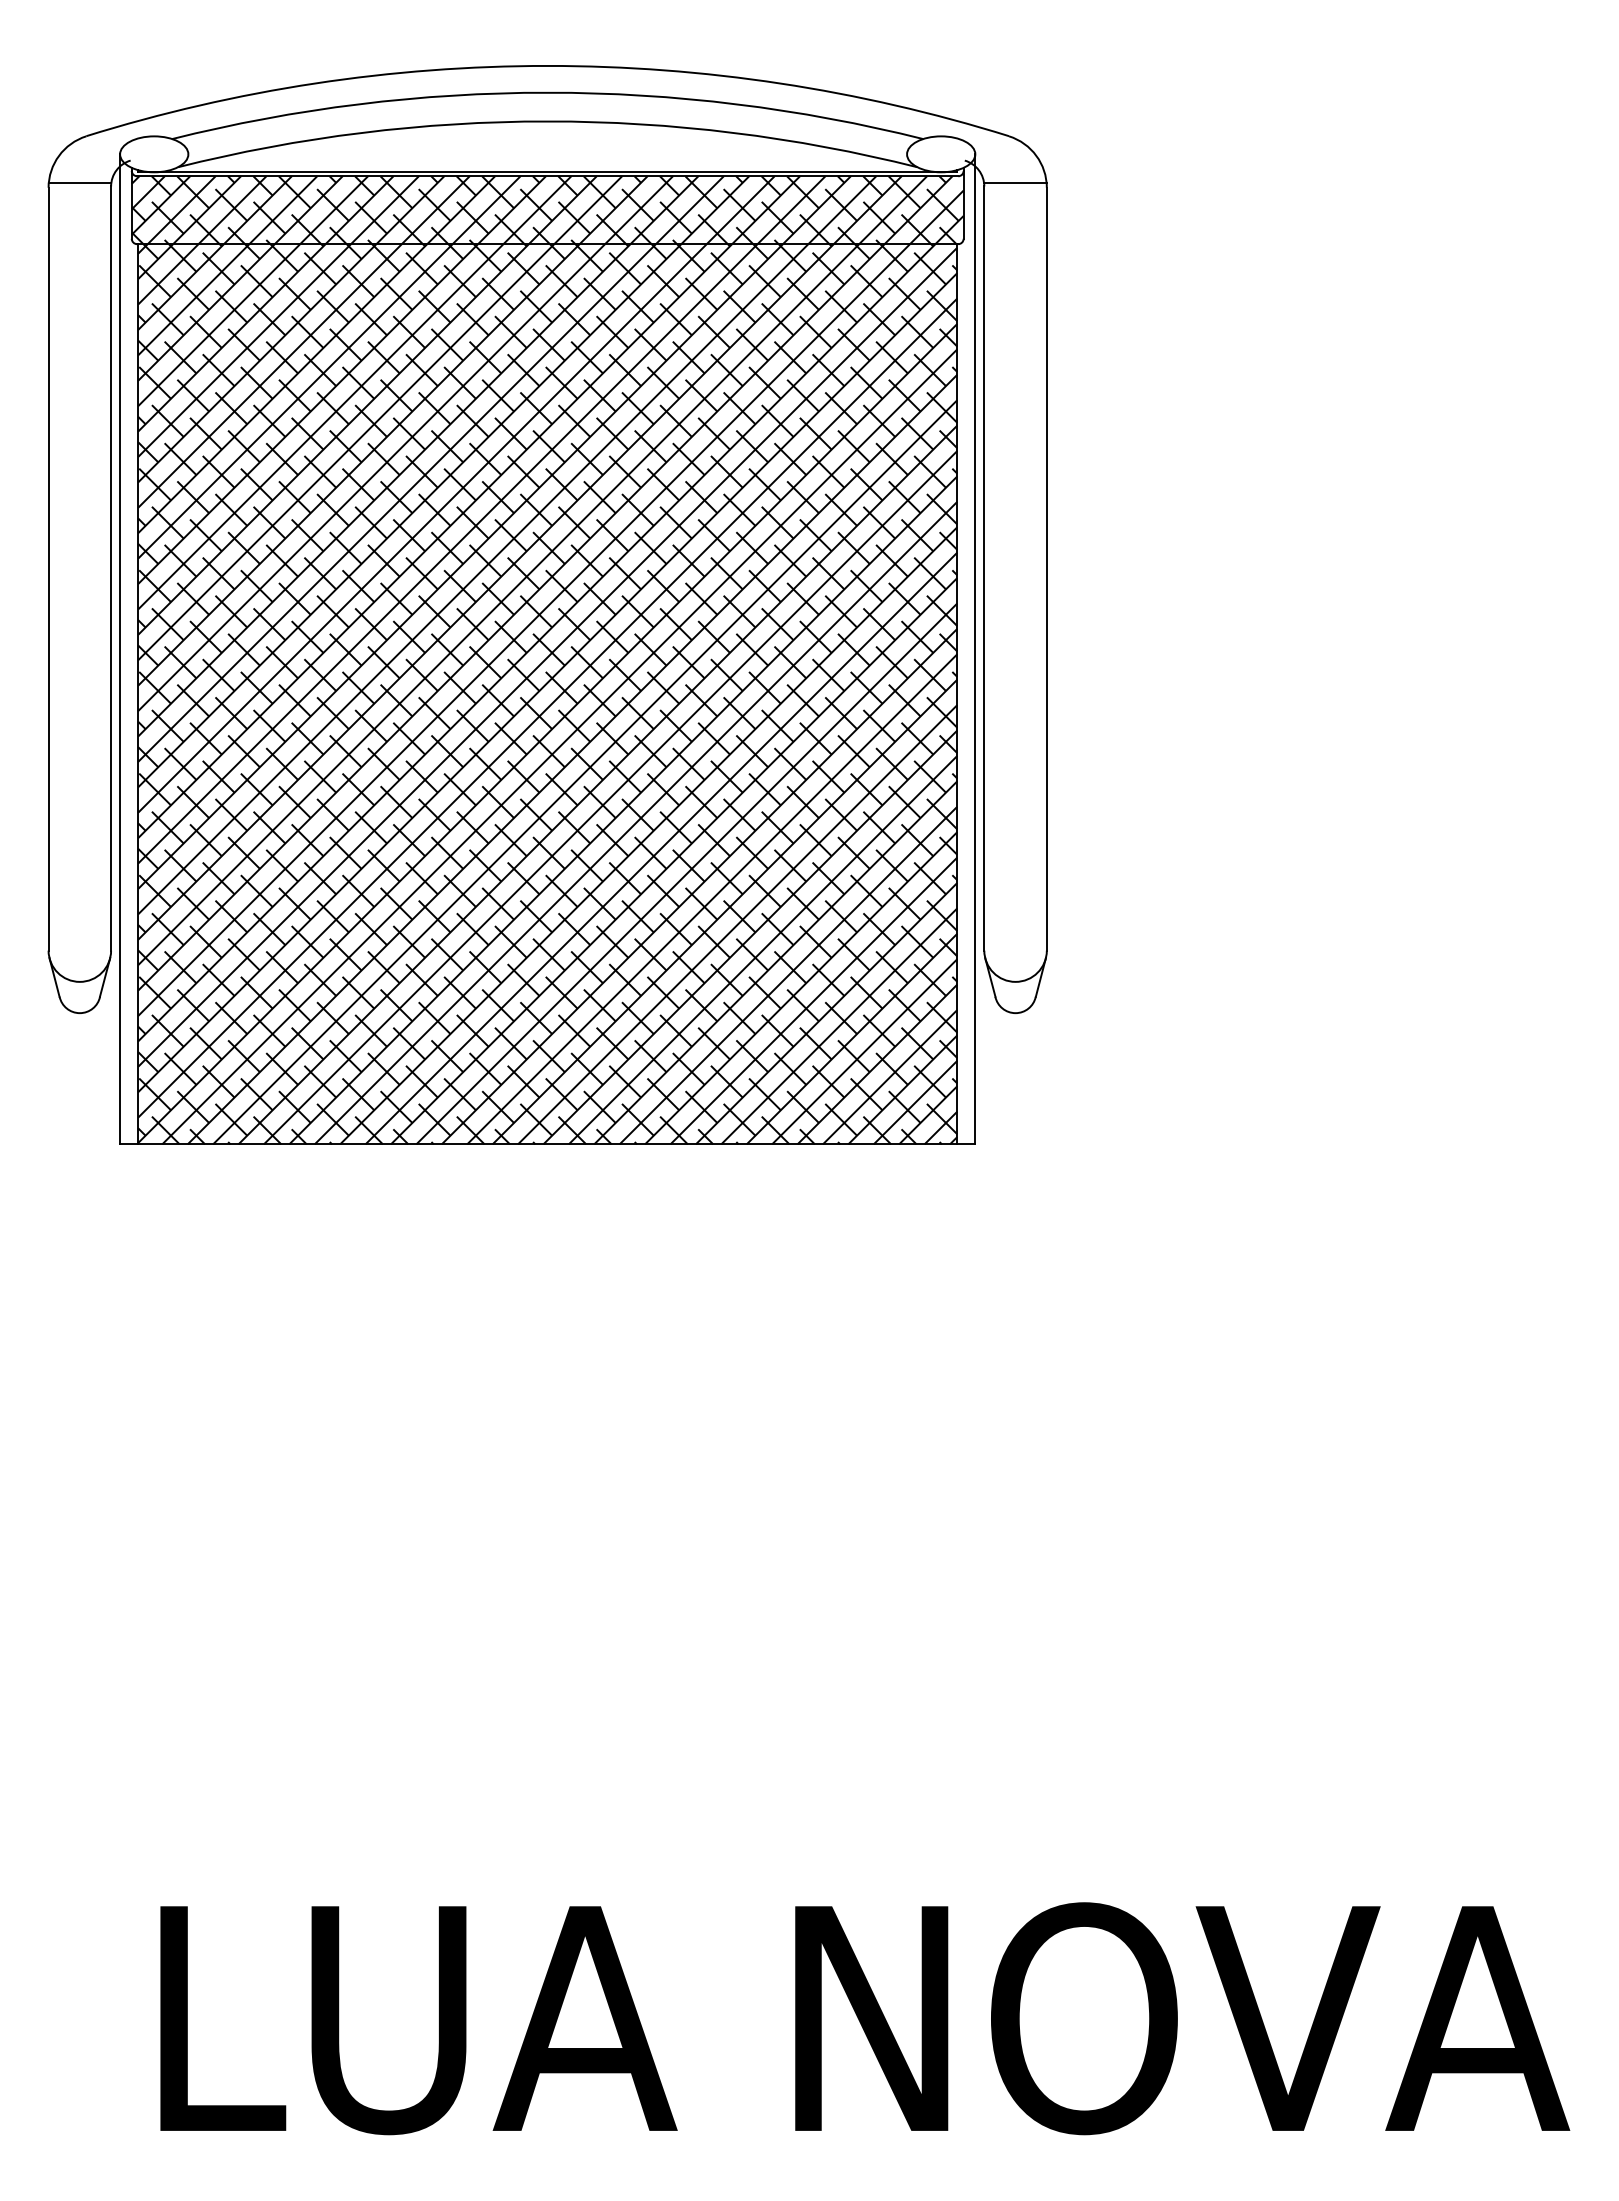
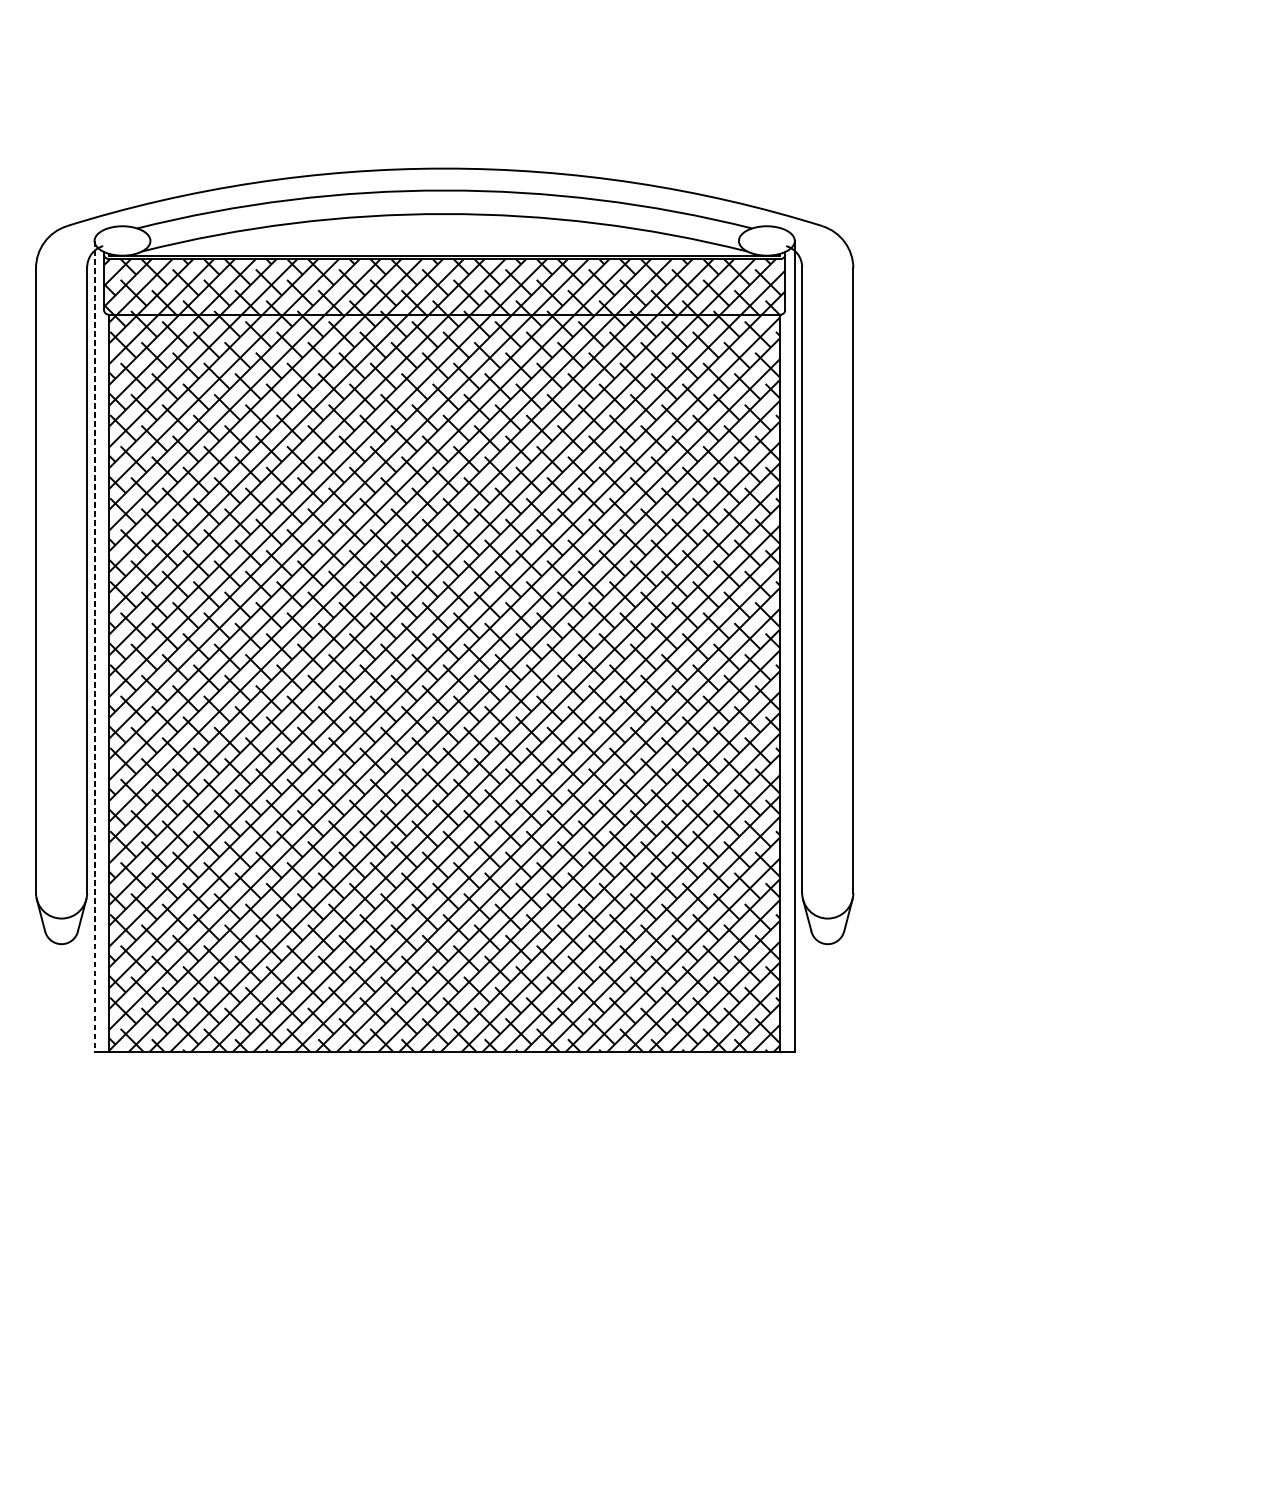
line: (79, 183) -> (61, 264), removed
line: (1015, 183) -> (827, 264), removed
line: (120, 649) -> (94, 646), solid -> dashed

